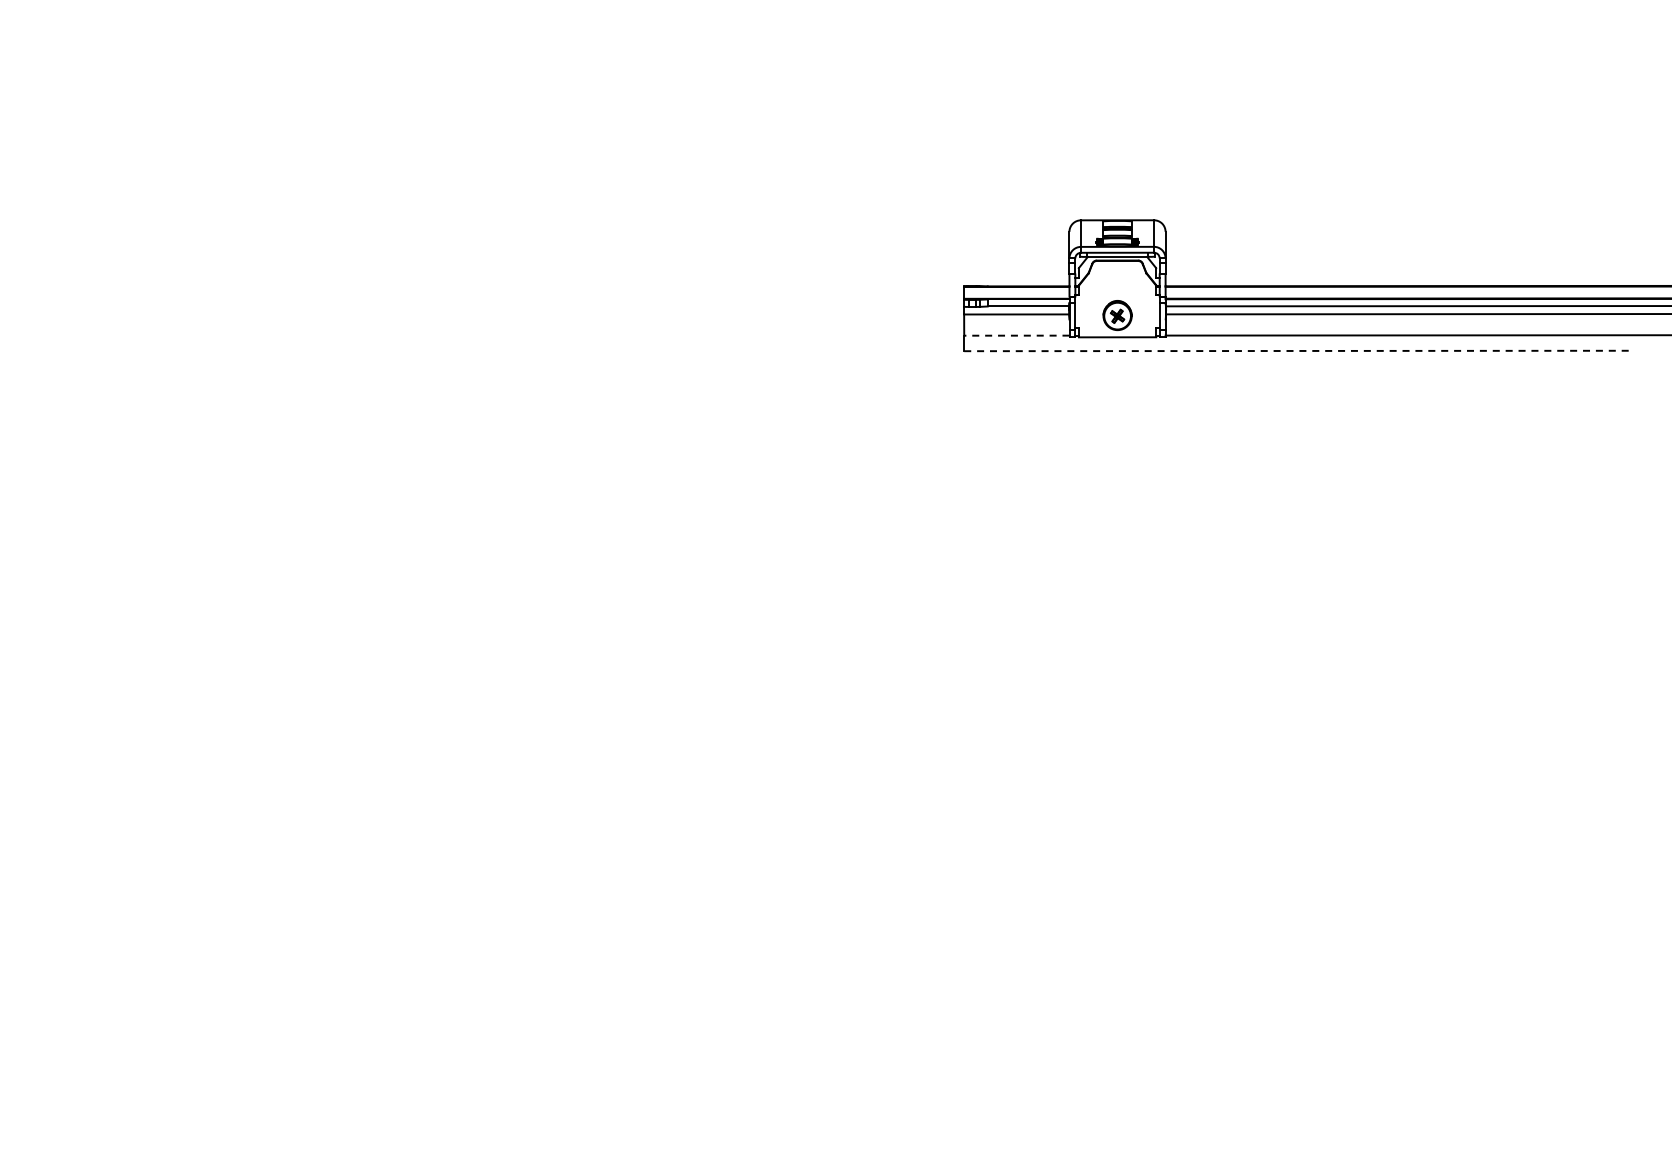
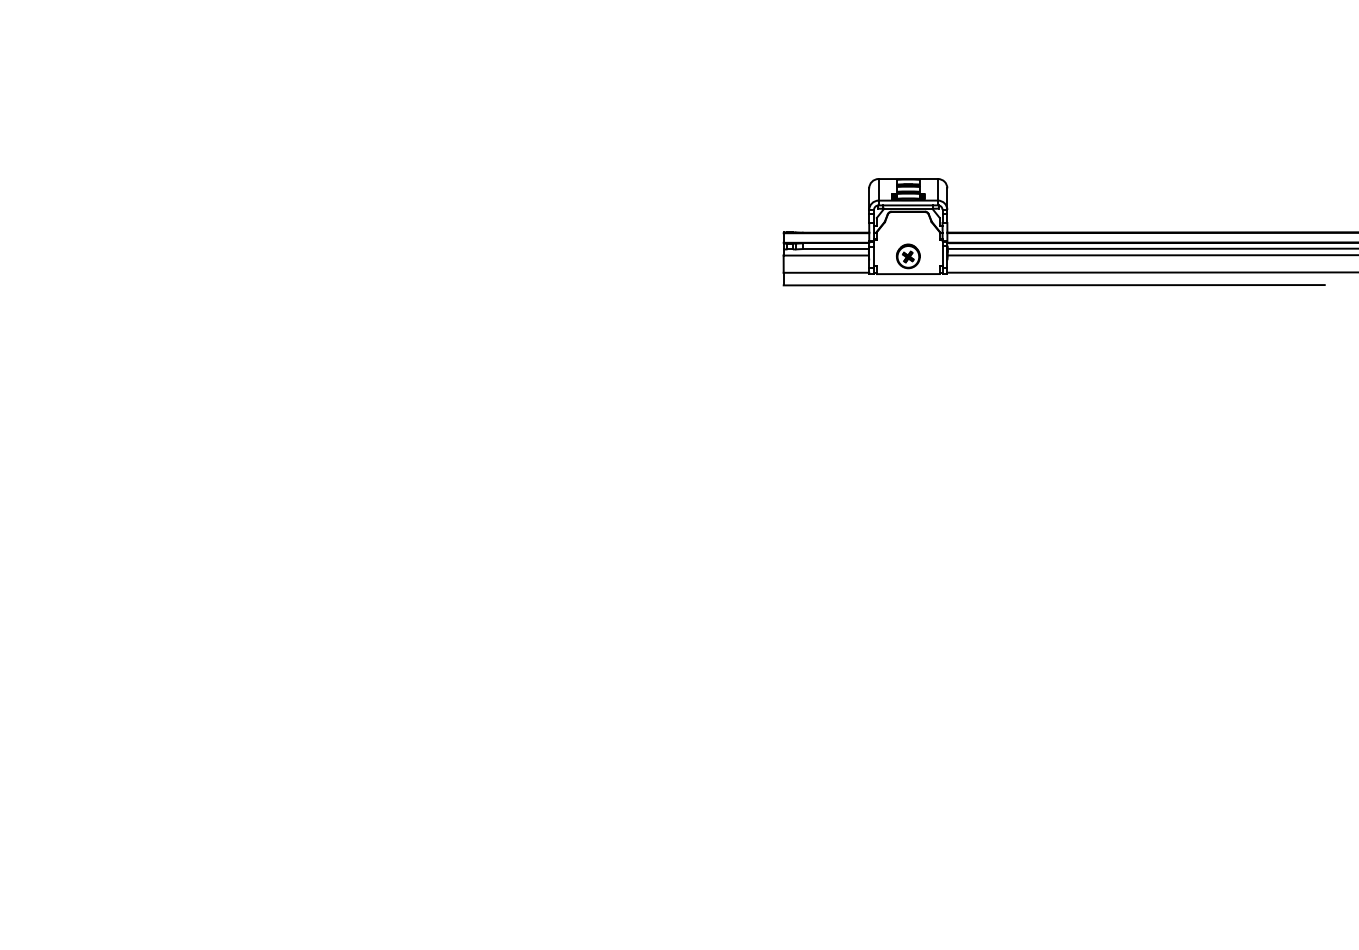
line: (1016, 335) -> (826, 272), dashed -> solid
line: (1297, 350) -> (1054, 284), dashed -> solid

